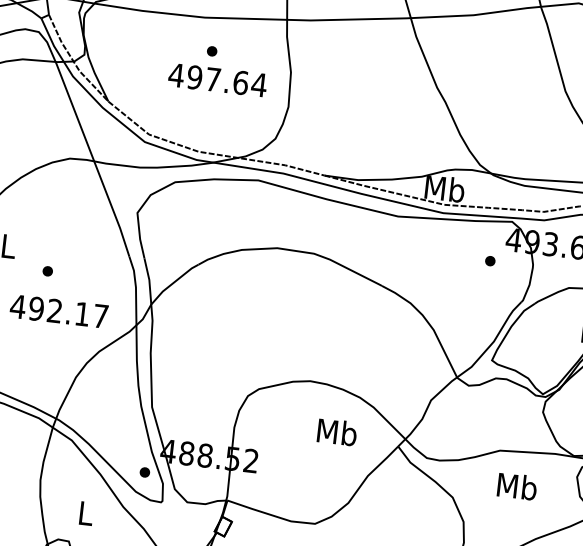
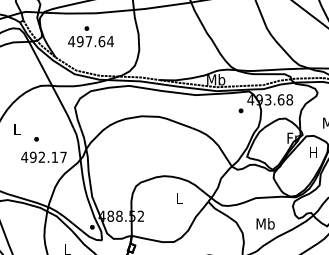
text: (217, 69) -> (90, 36), moved
text: (337, 432) -> (179, 198), Mb -> L
text: (517, 485) -> (265, 223), moved

